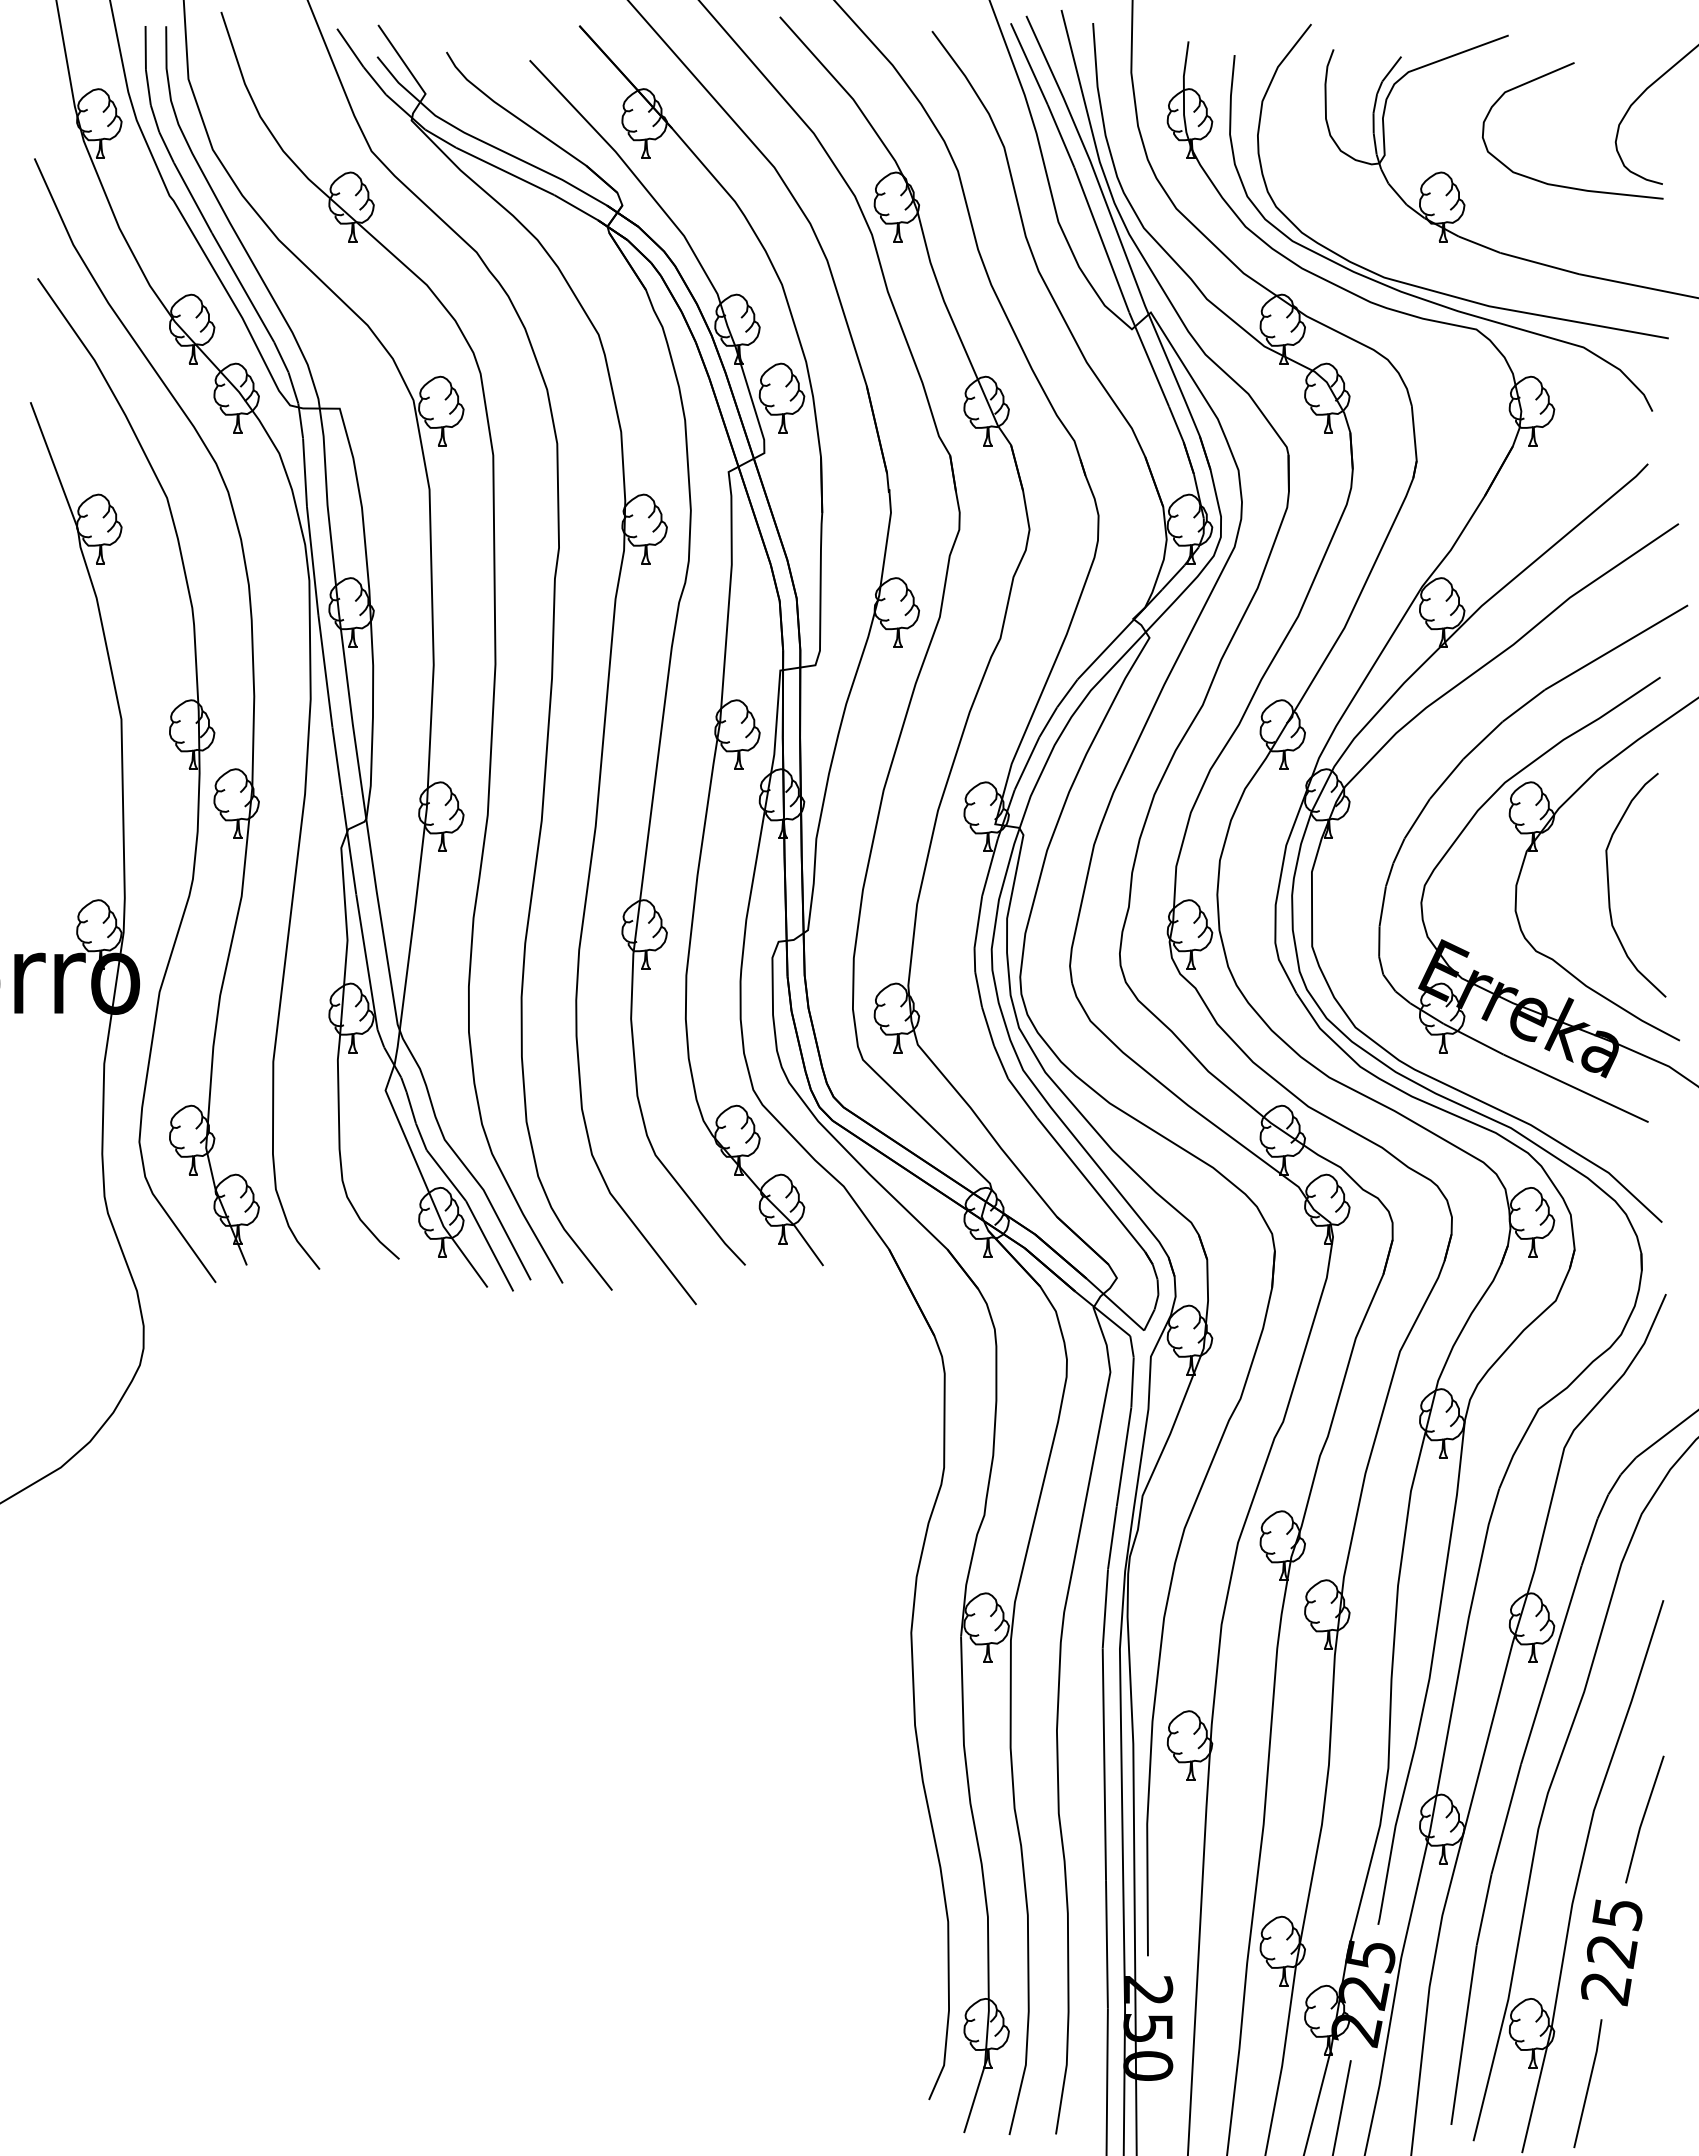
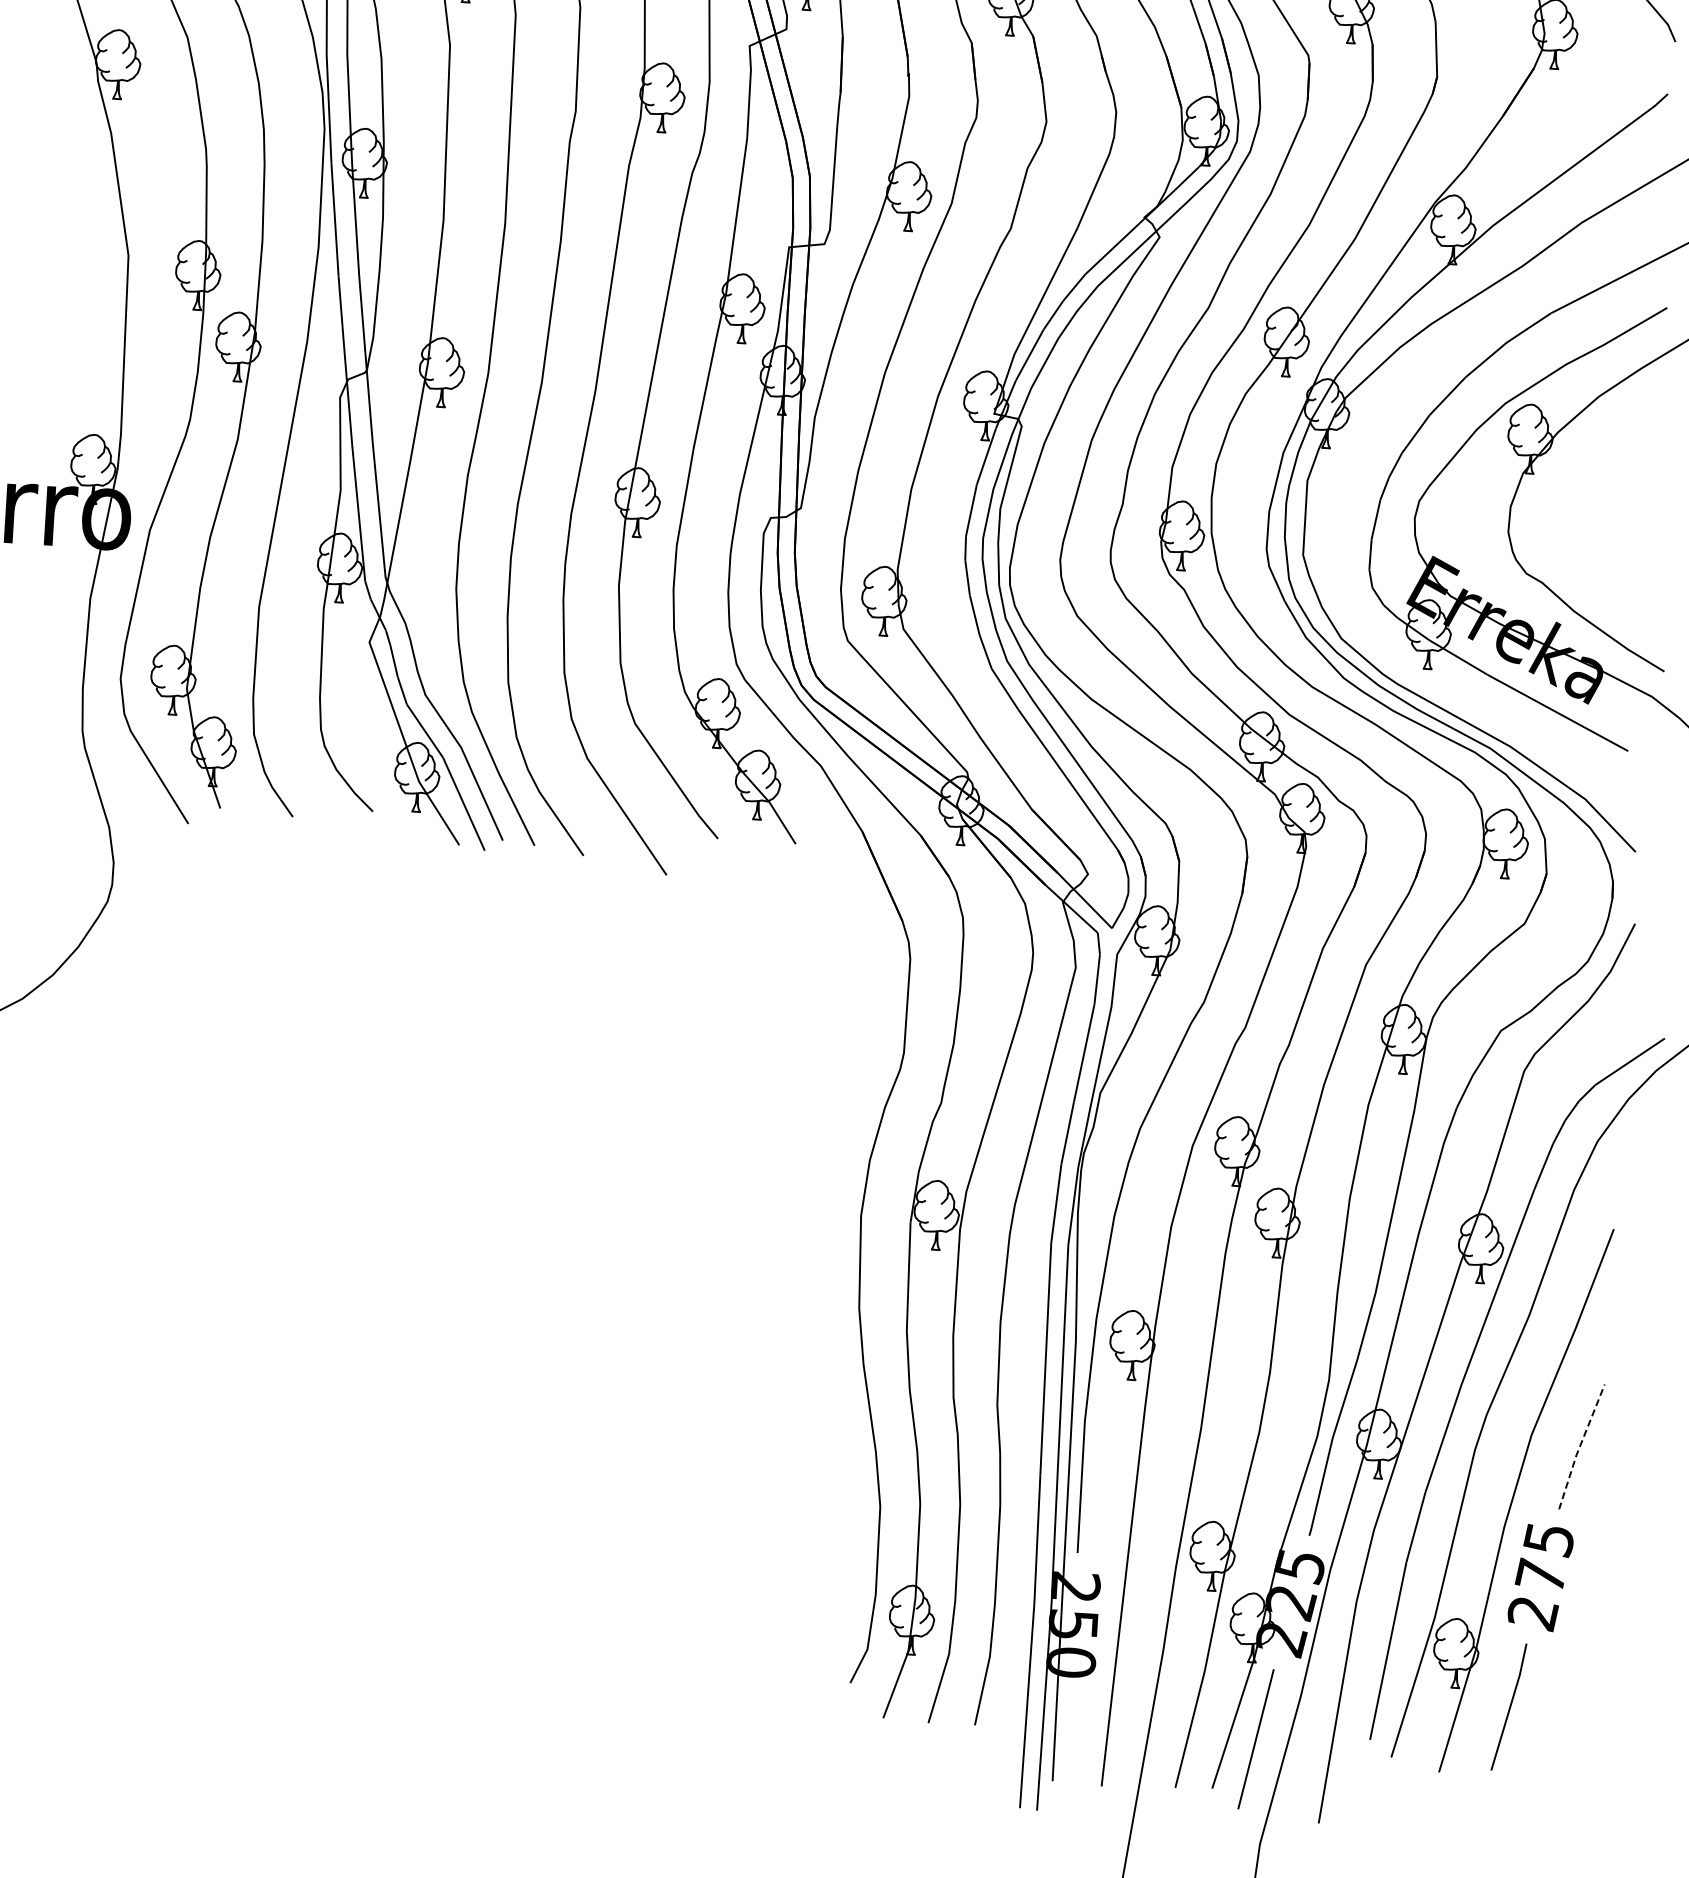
curve: (1609, 884) -> (1603, 511), removed
line: (1642, 1819) -> (1579, 1446), solid -> dashed
text: (1611, 1950) -> (1540, 1575), 225 -> 275

